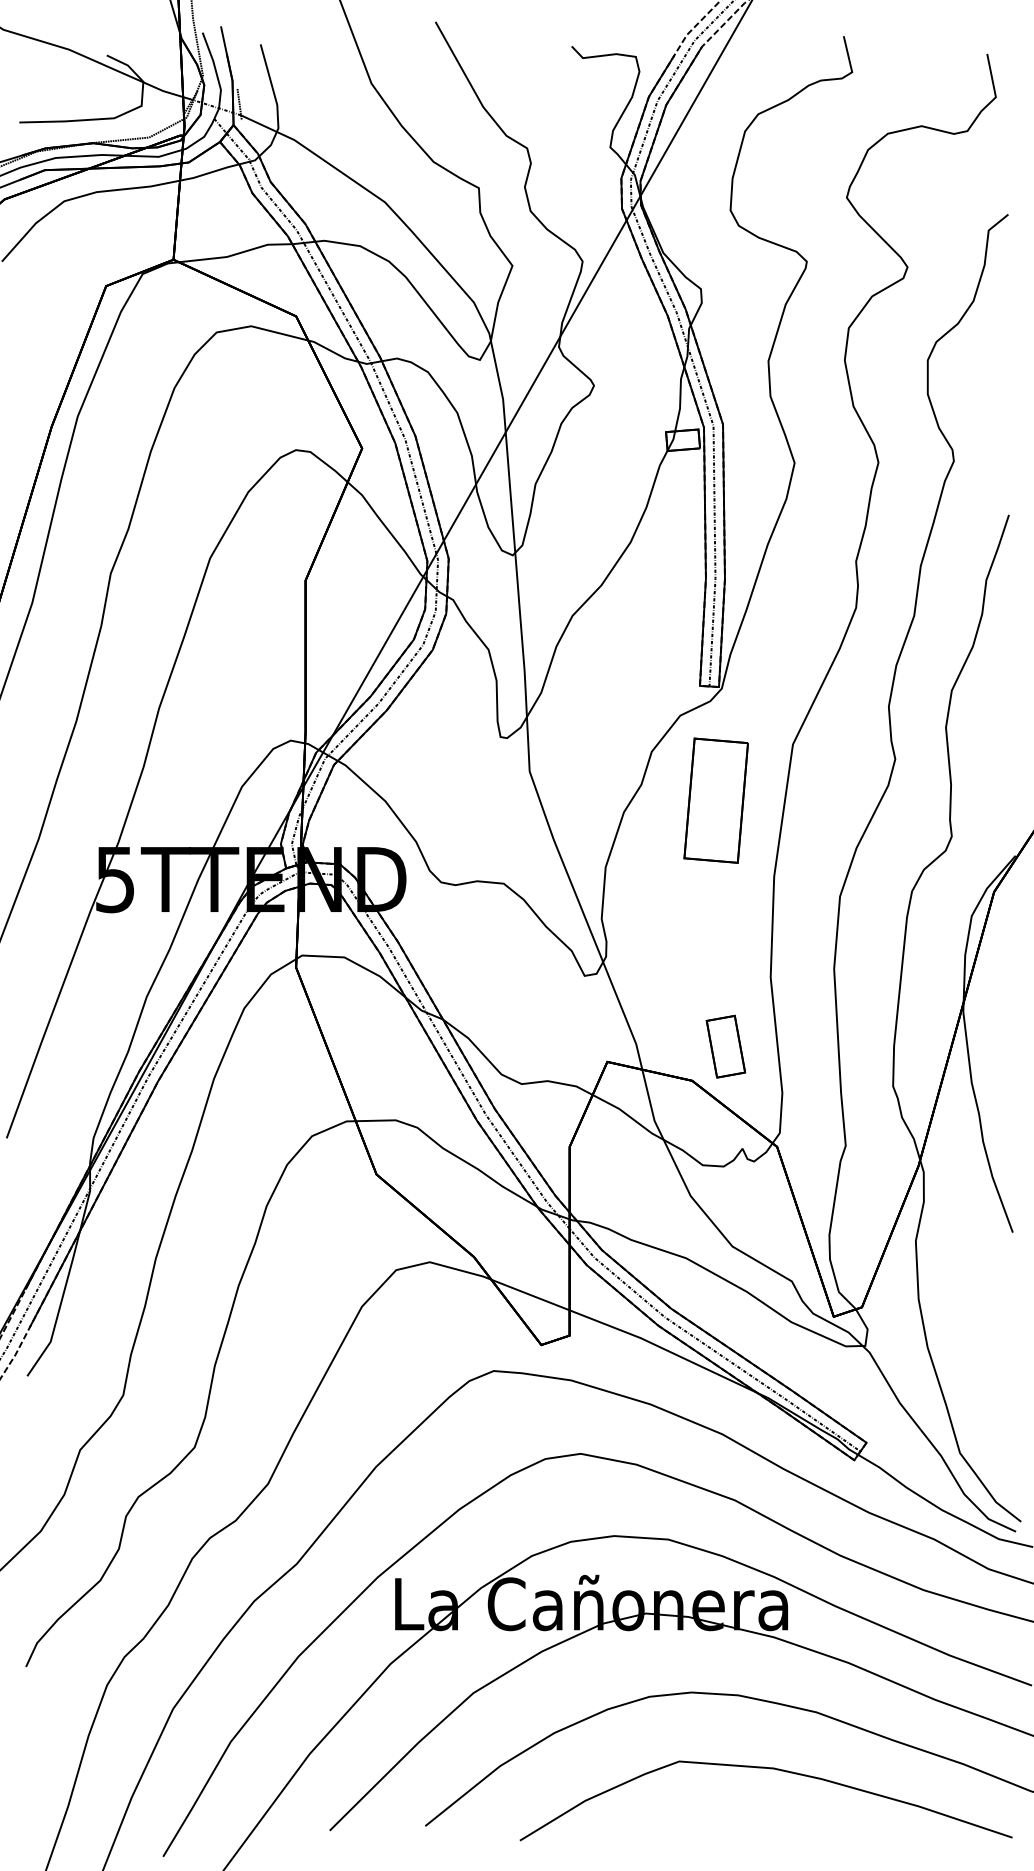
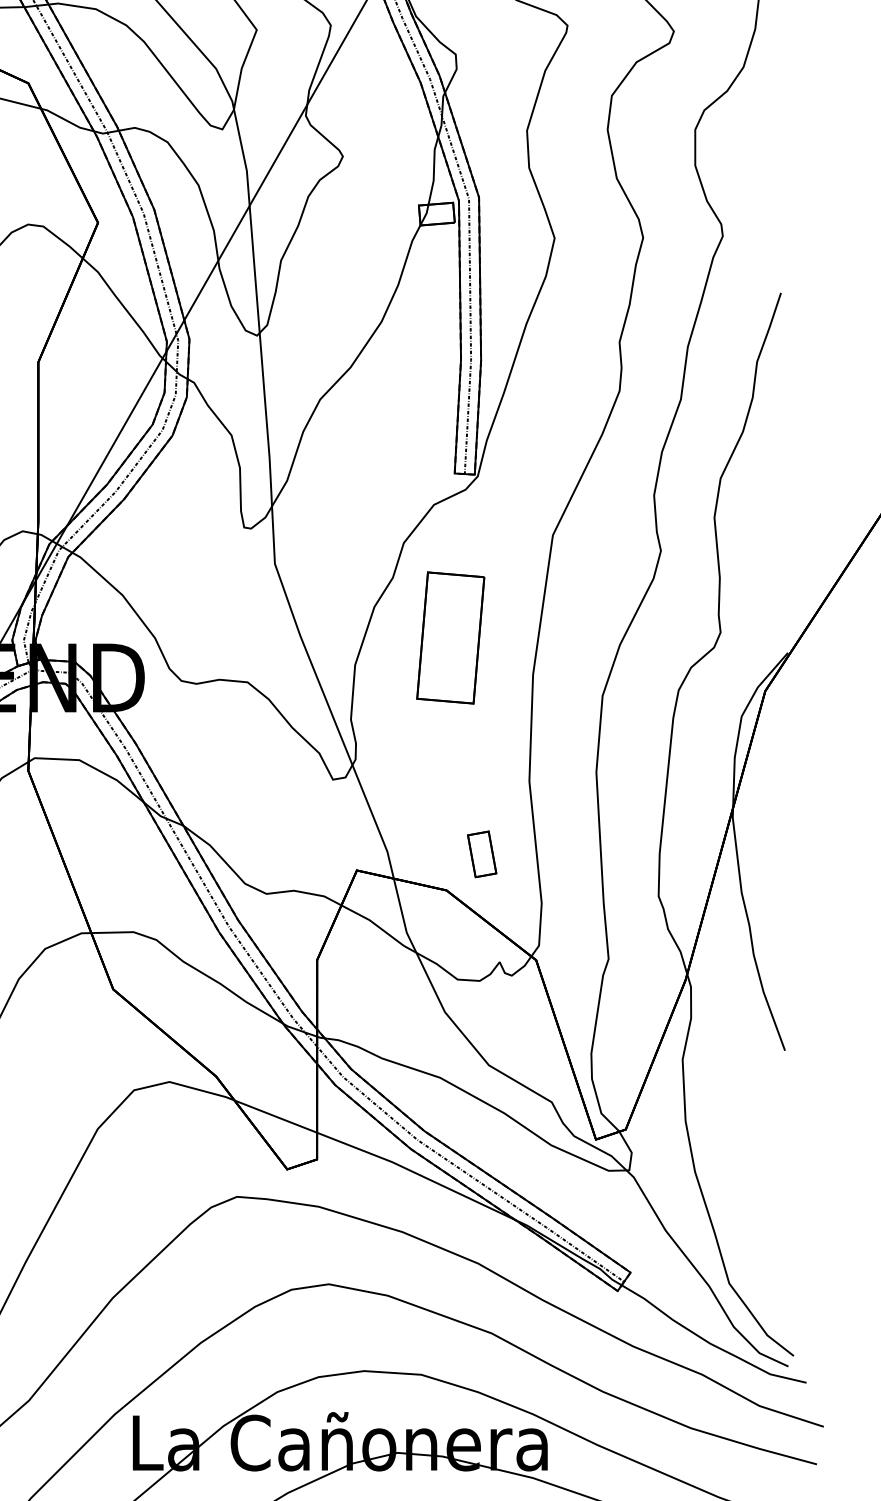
part: (715, 800) -> (450, 637), moved
part: (725, 1046) -> (481, 854), size x0.7

